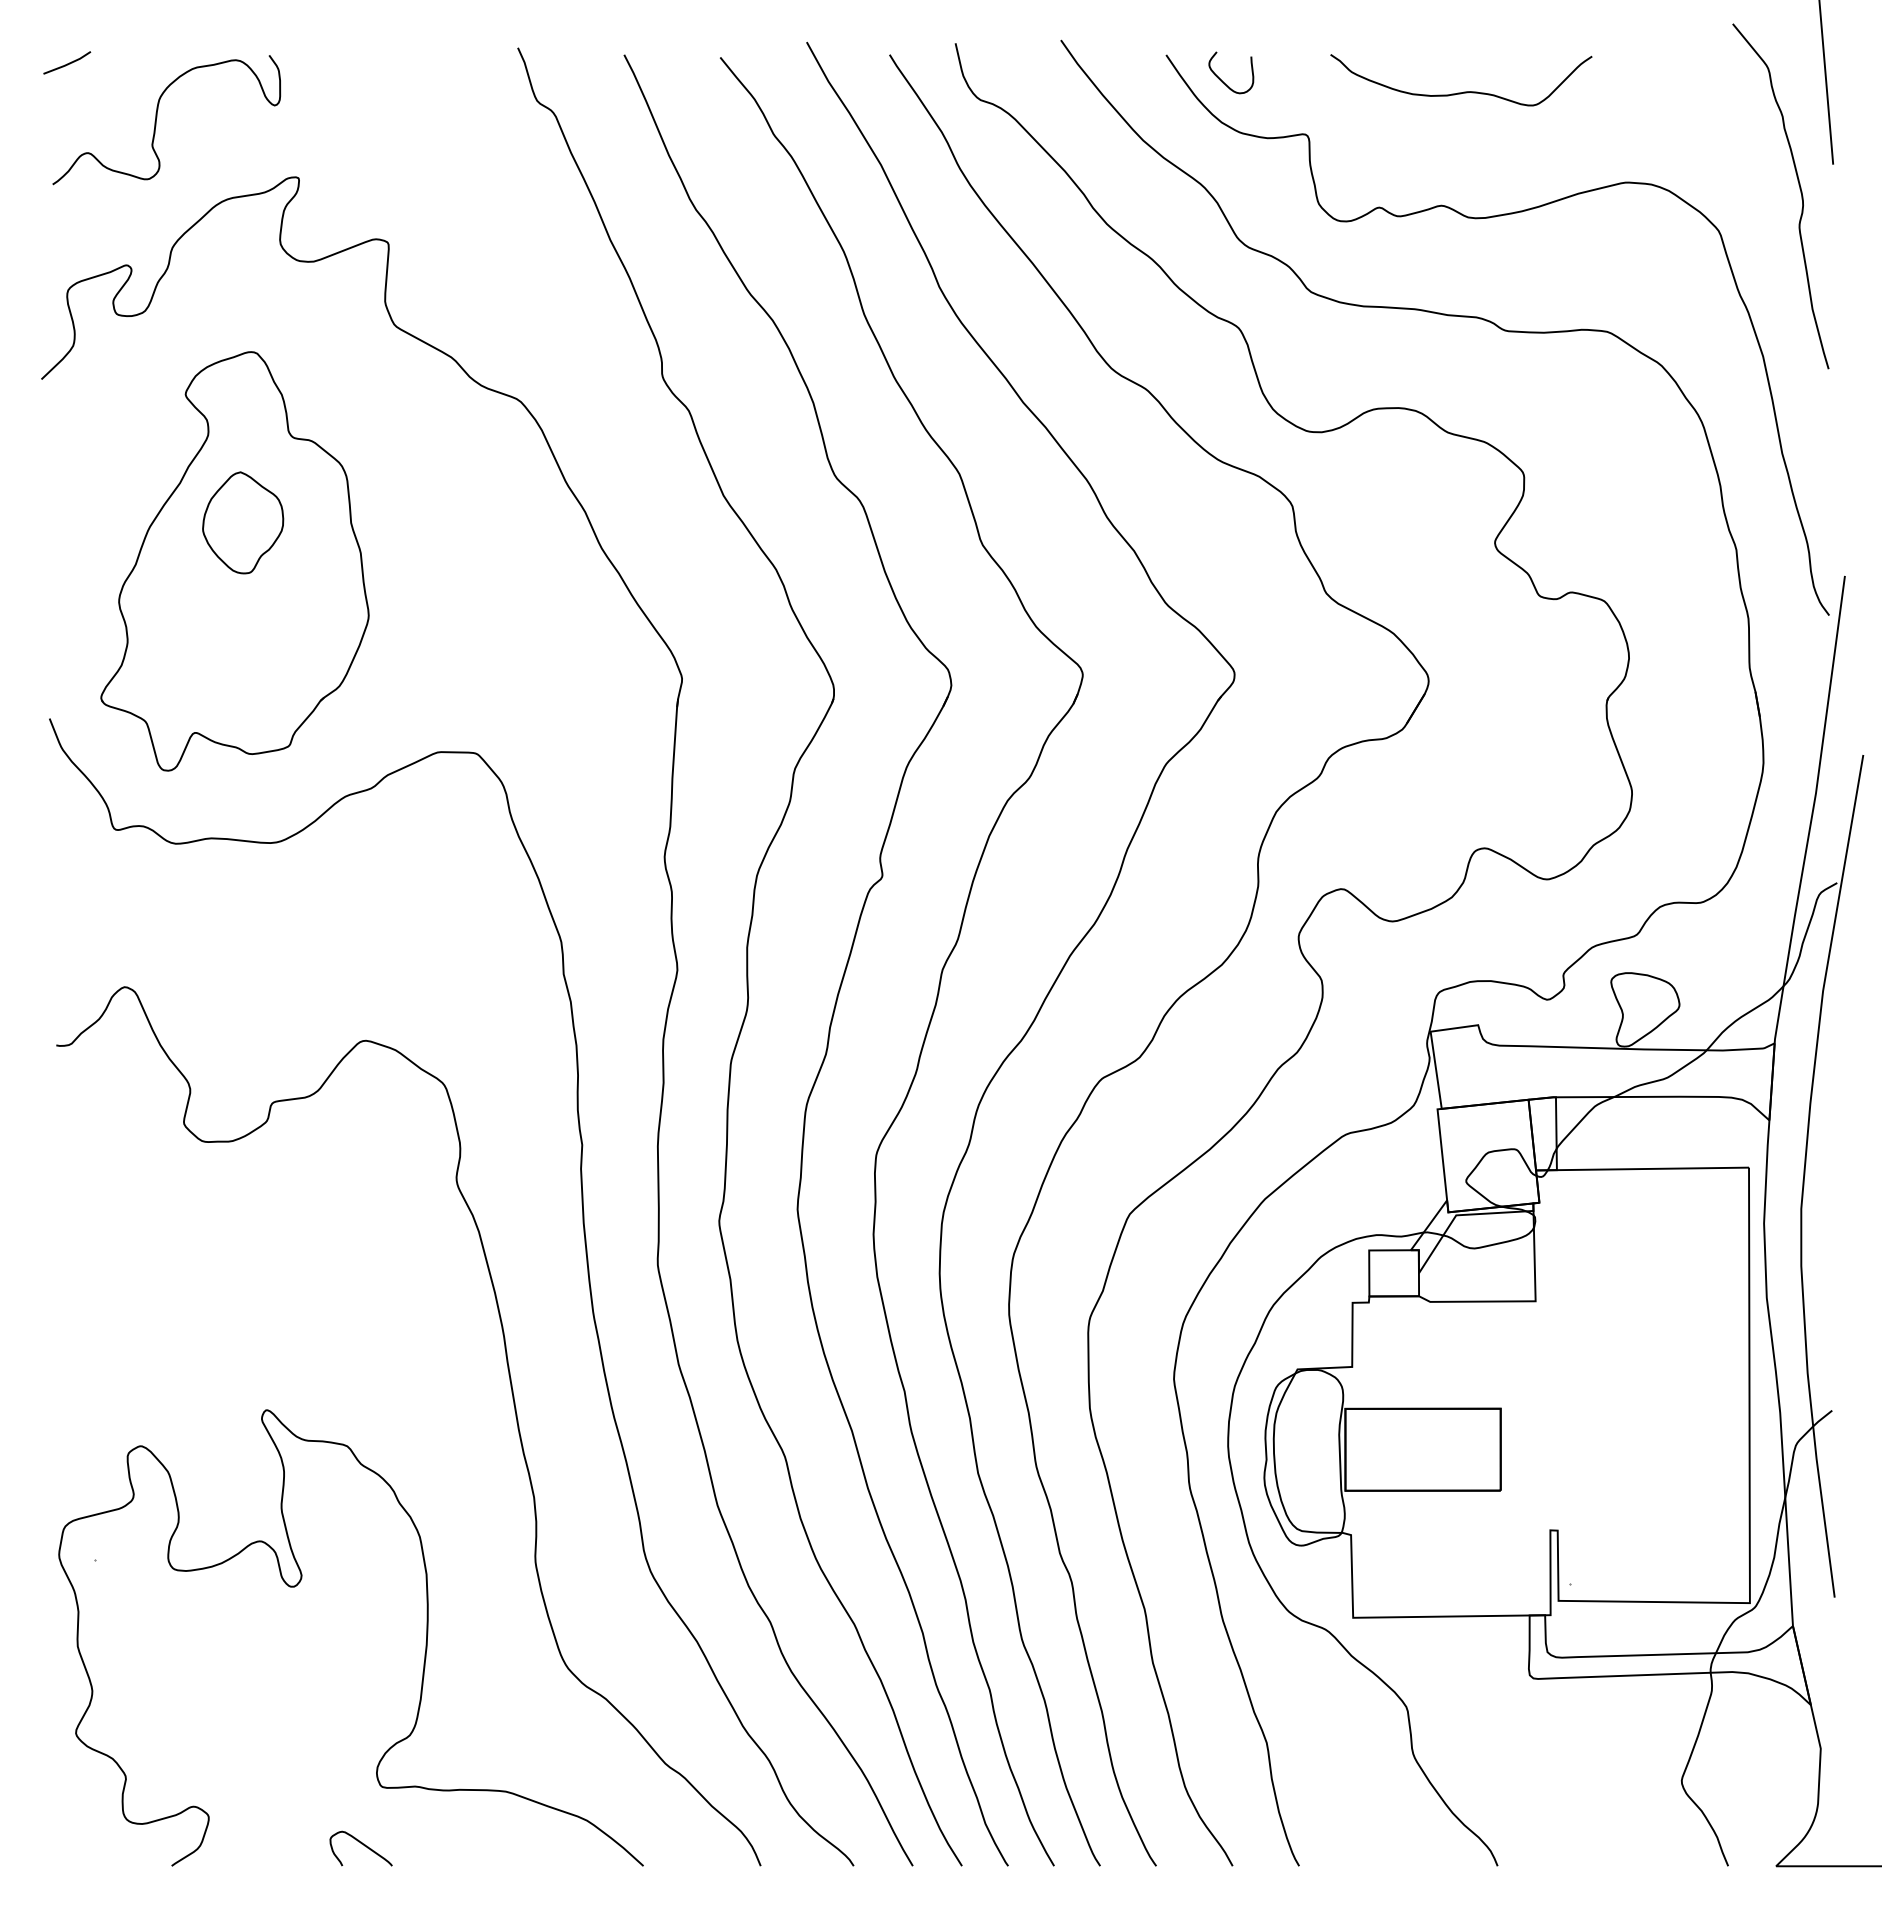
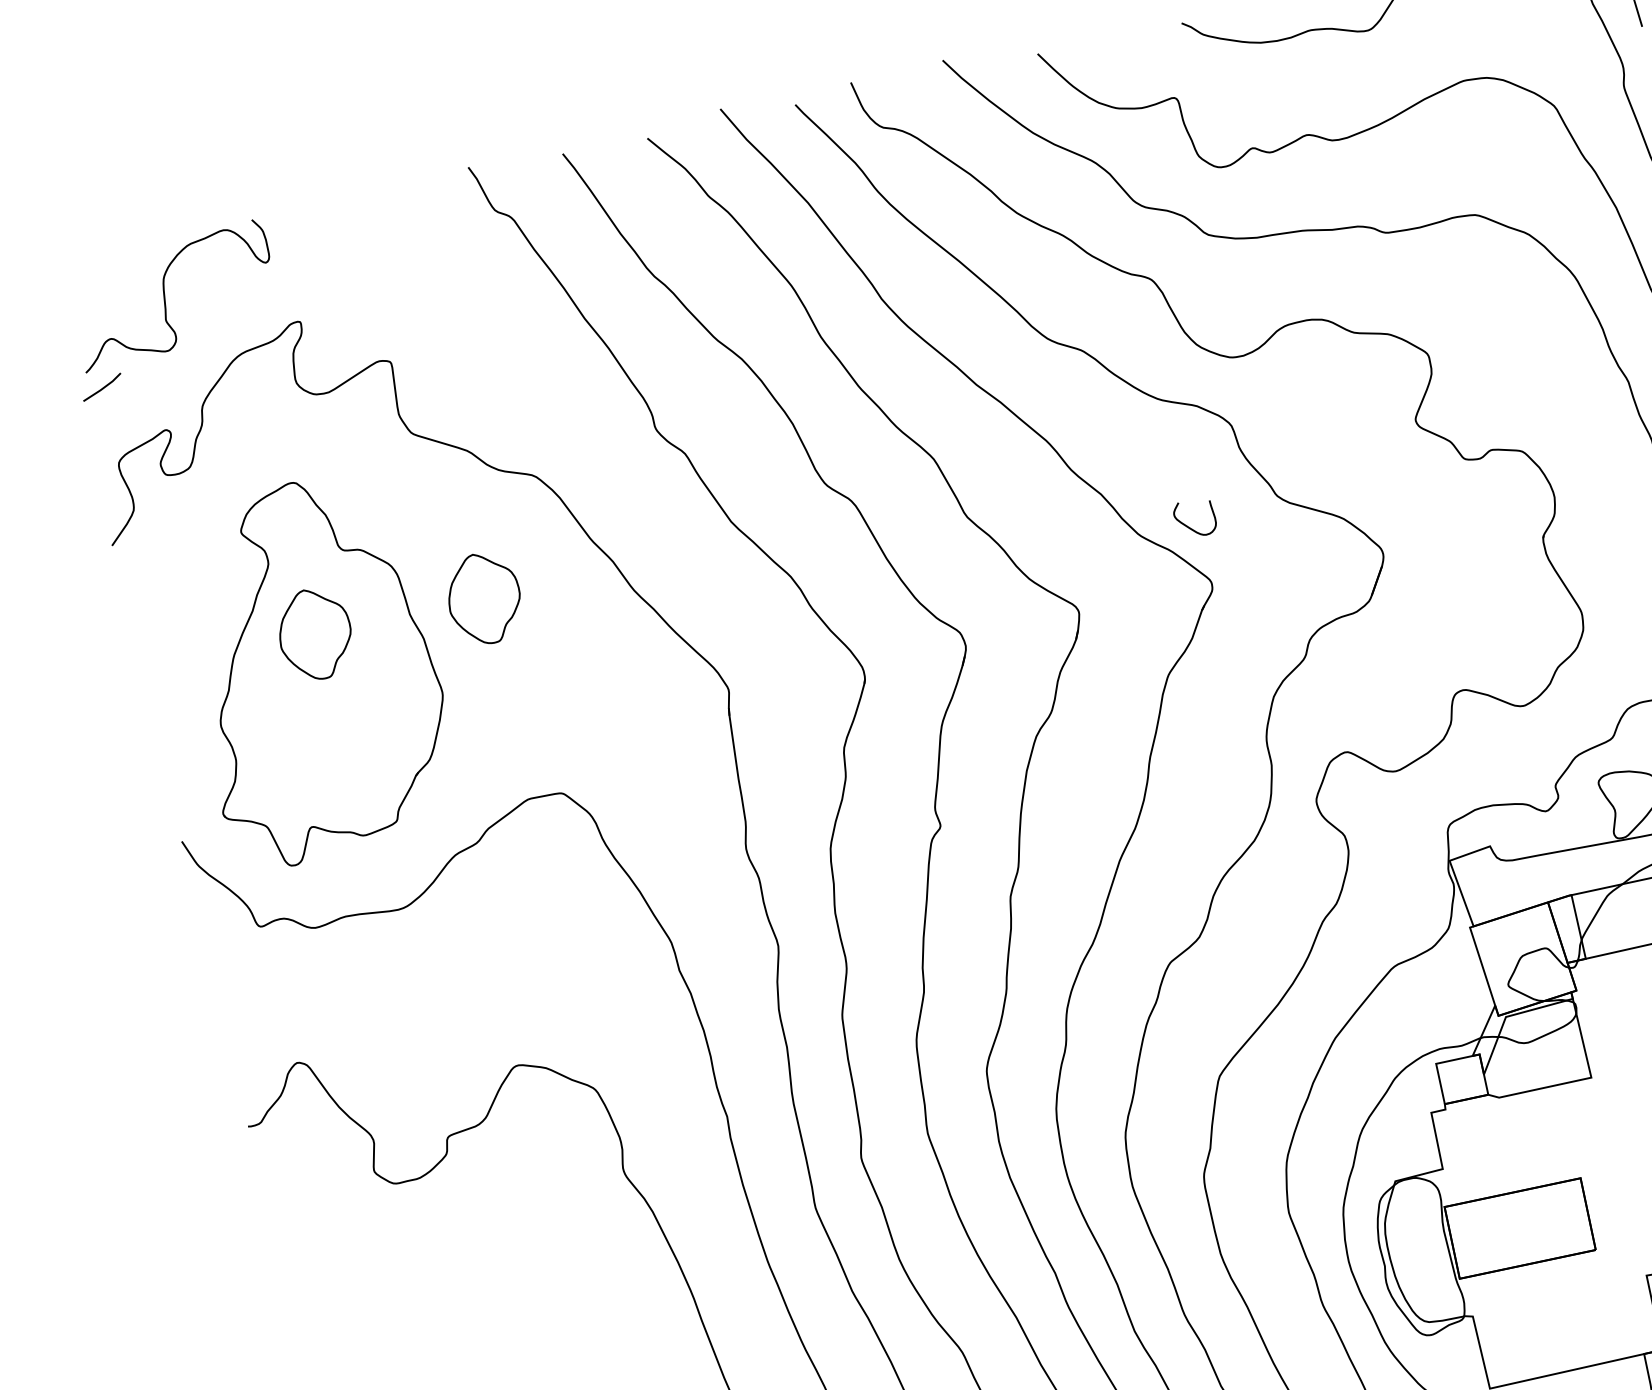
line: (67, 63) -> (102, 387), moved
curve: (1222, 80) -> (1188, 526), moved
part: (436, 522) -> (484, 598), added

